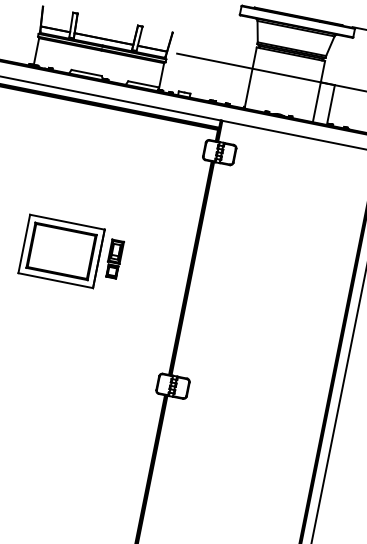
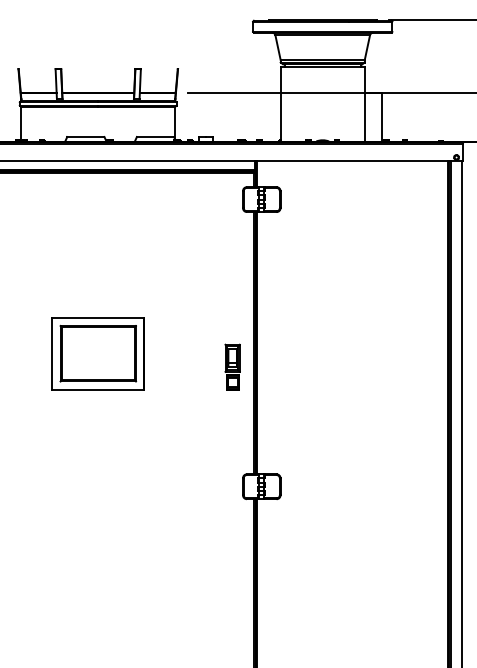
part: (114, 258) -> (232, 366), moved

